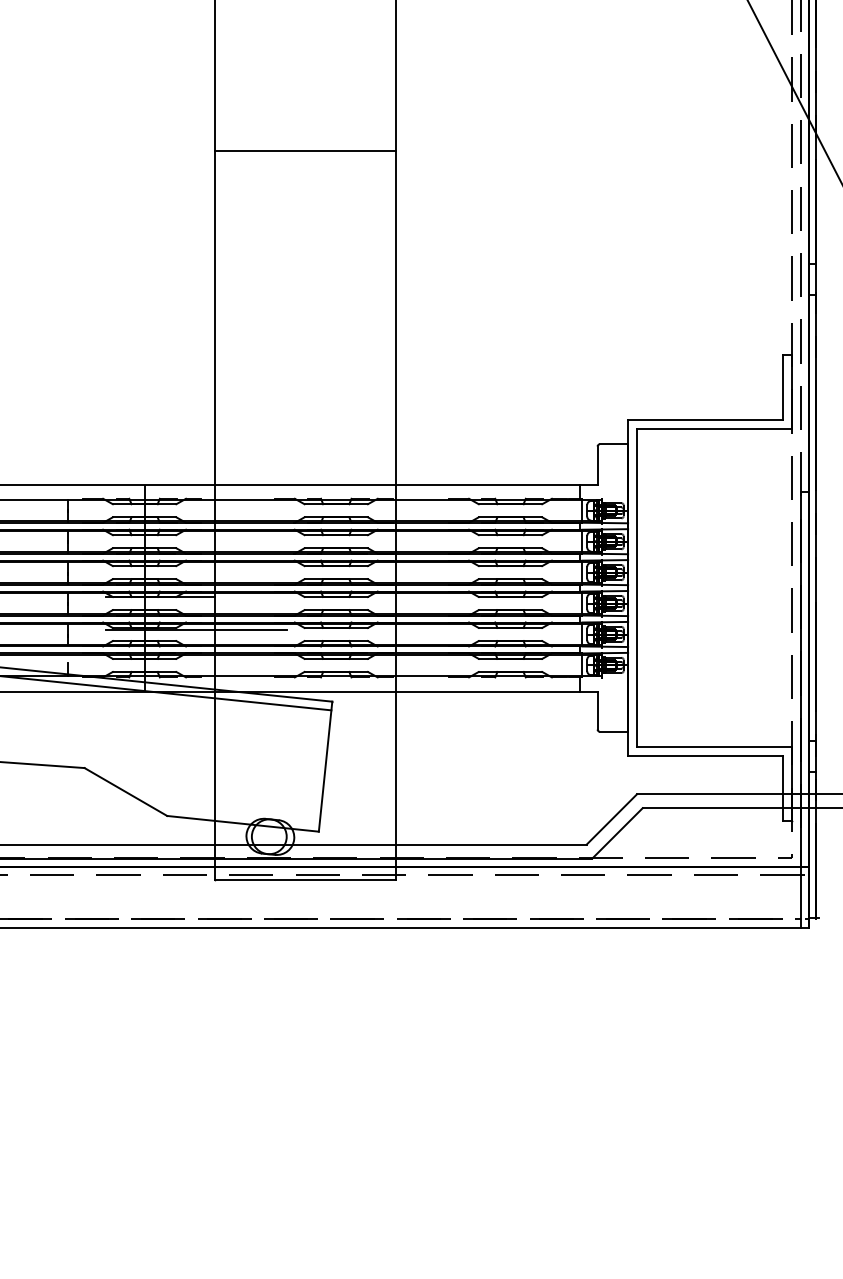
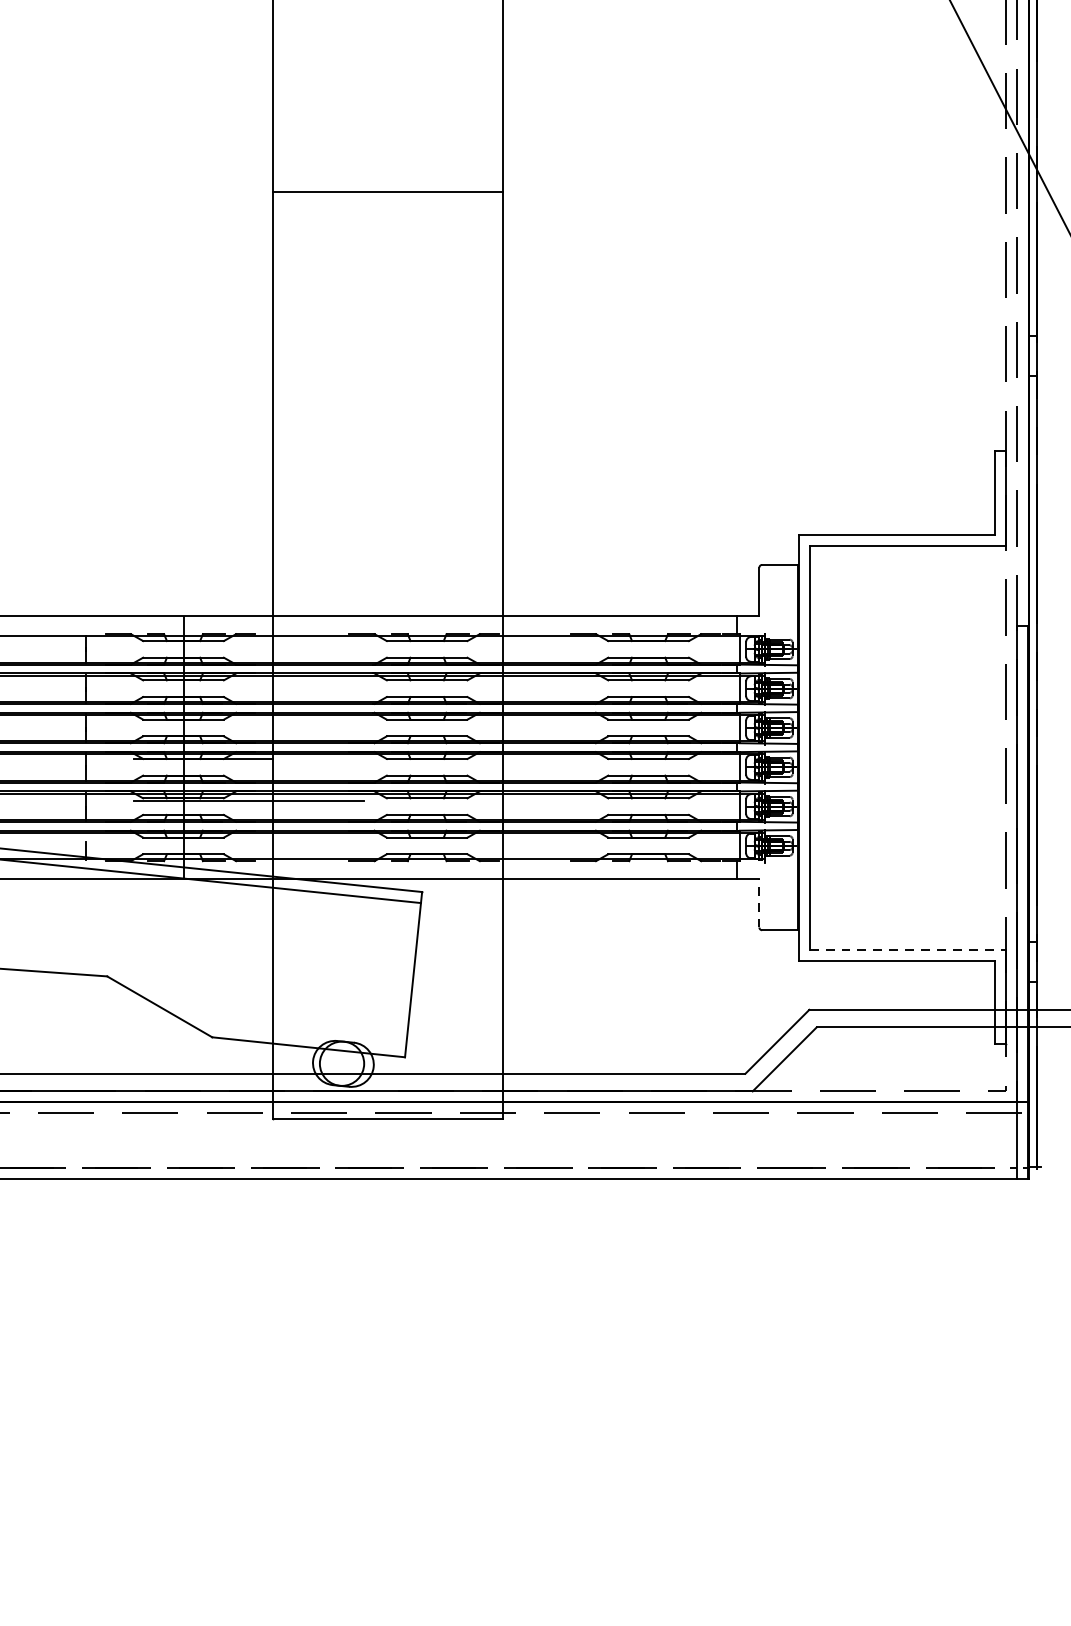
line: (597, 710) -> (759, 903), solid -> dashed
line: (715, 747) -> (909, 950), solid -> dashed

